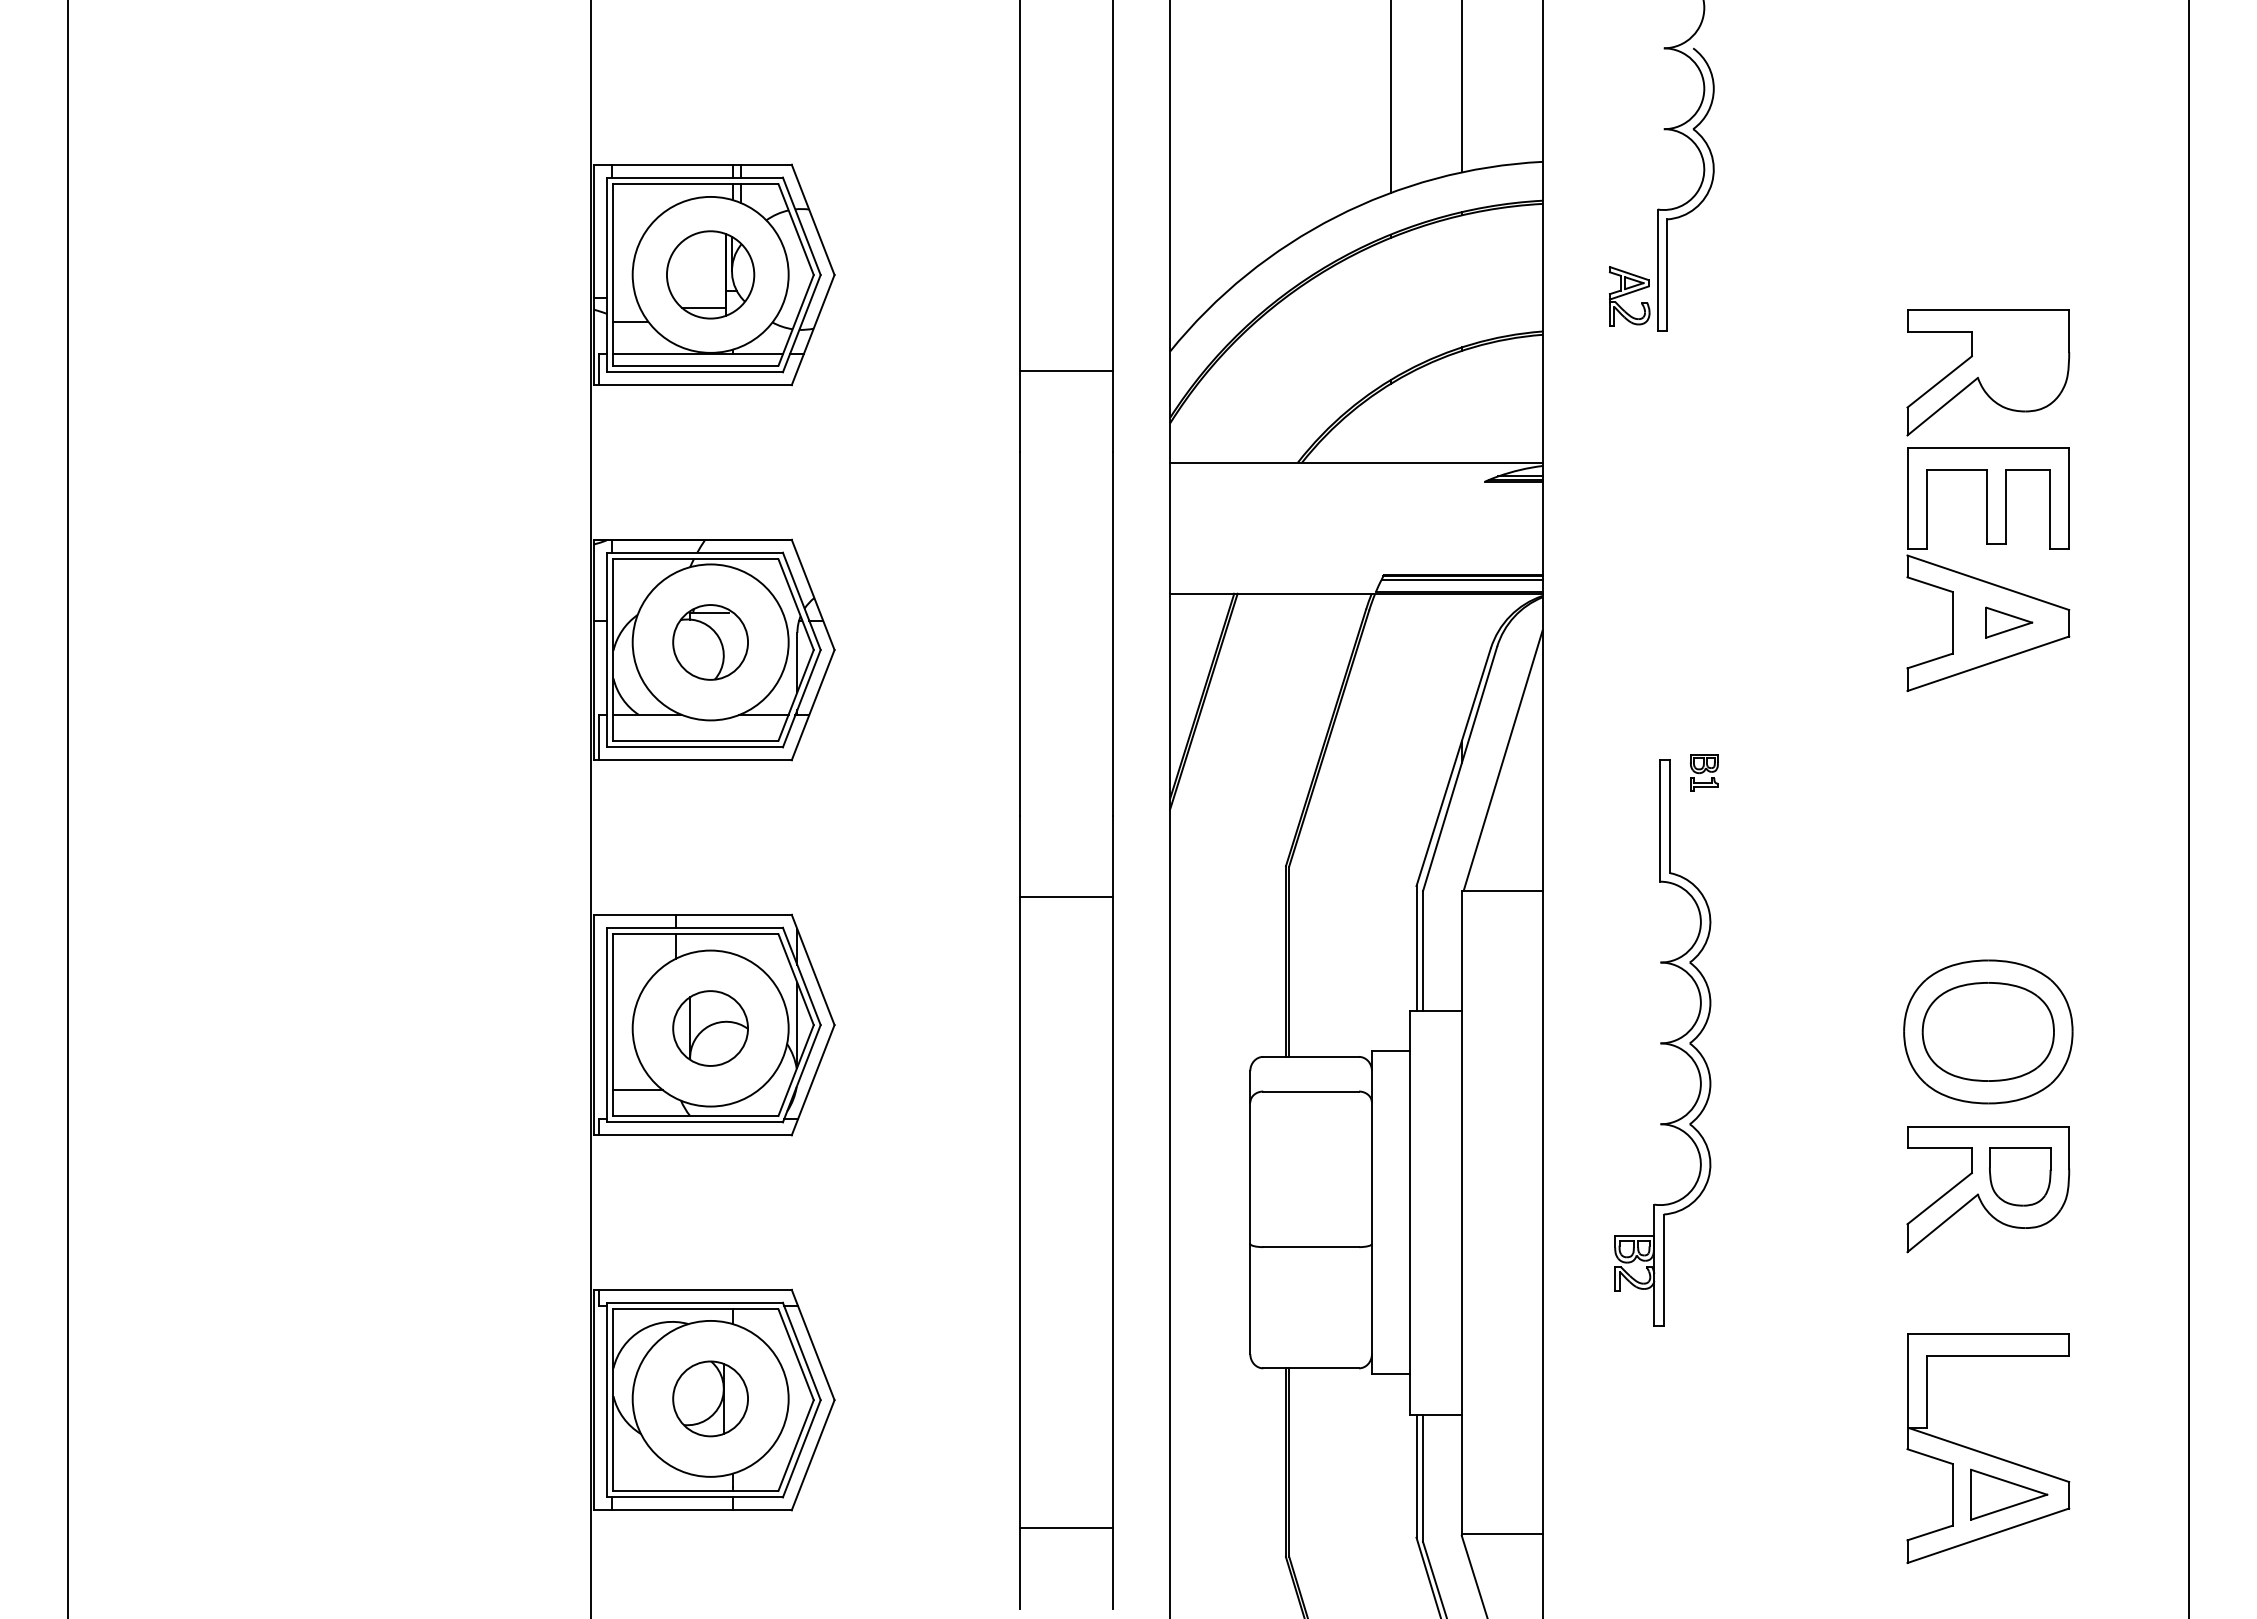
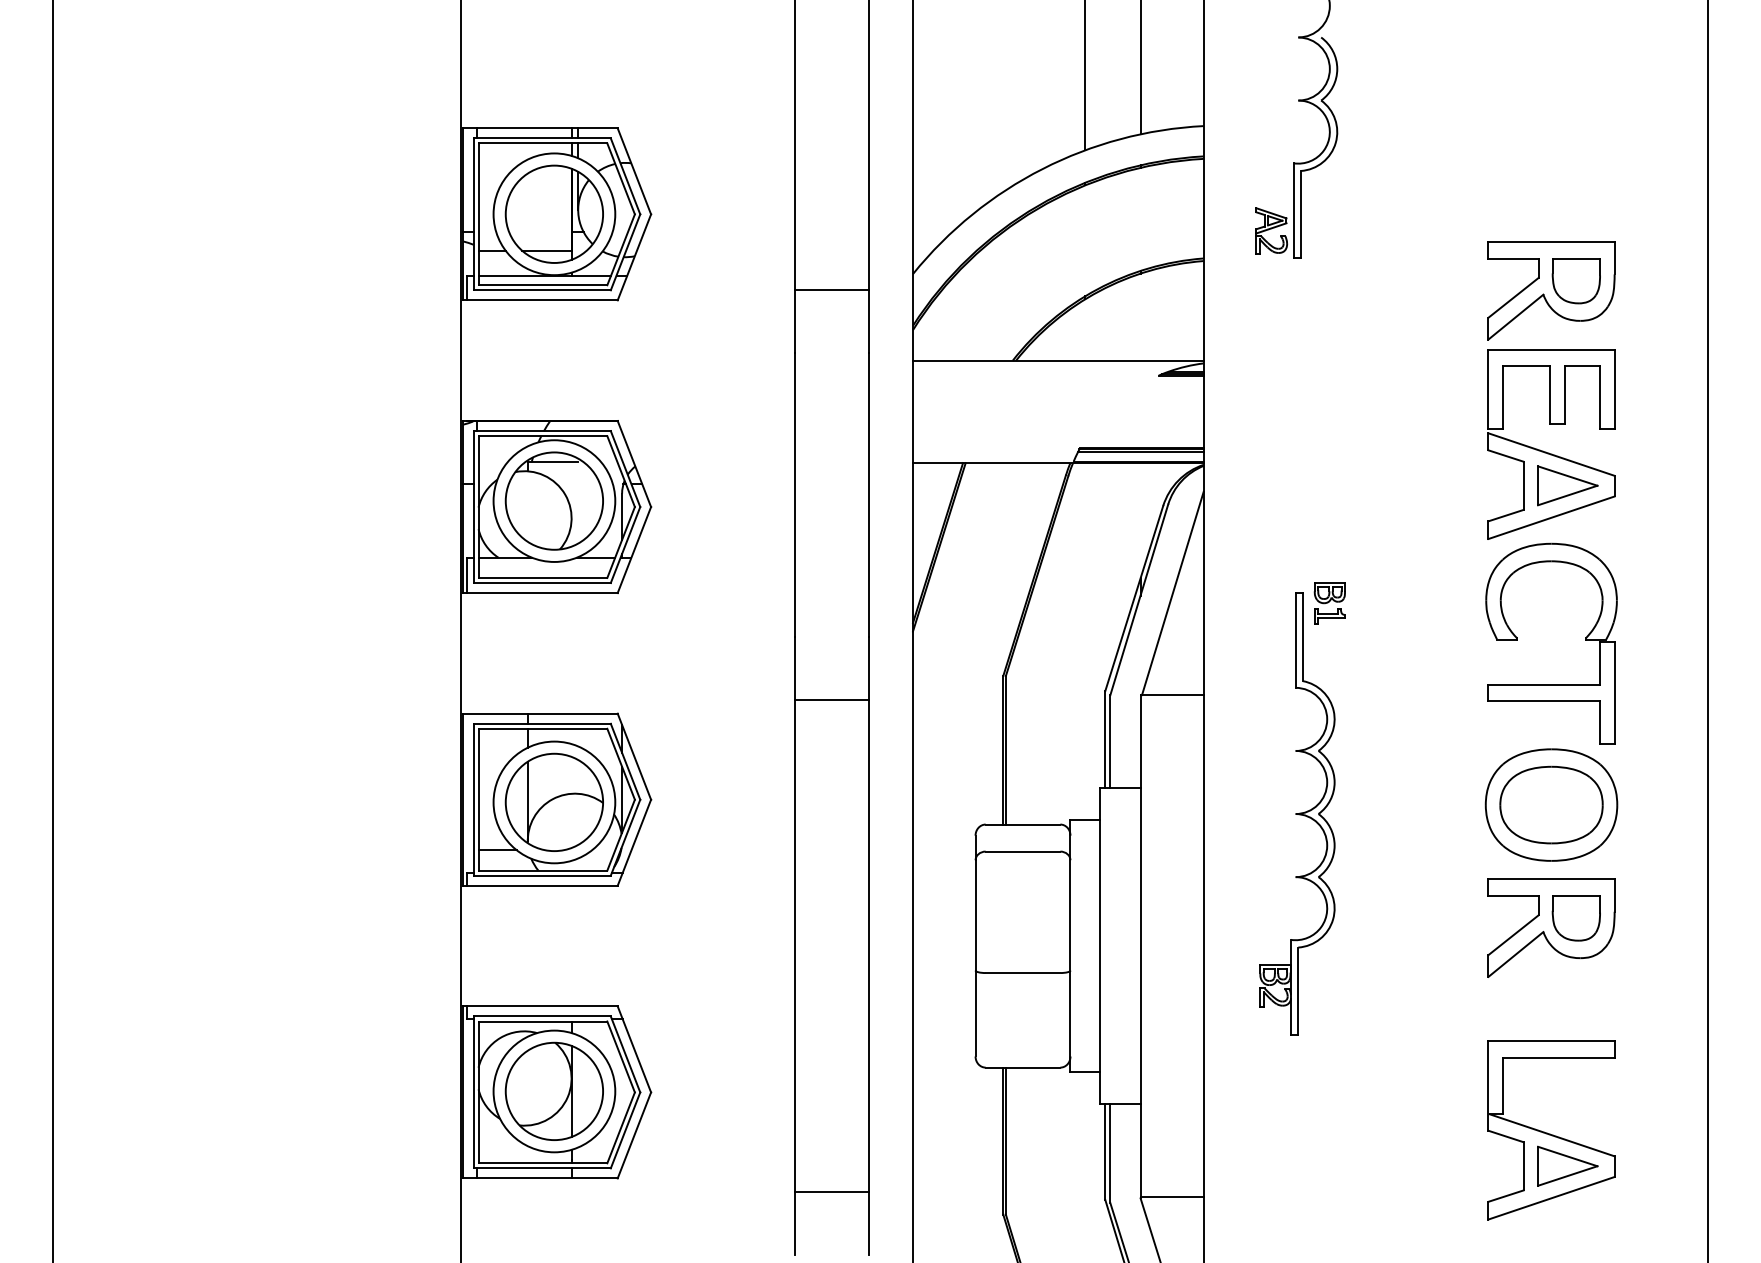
part: (710, 274) -> (554, 213), size x1.43
part: (2020, 360) -> (1576, 281), added
part: (2009, 622) -> (1568, 485), size x1.67
part: (710, 642) -> (554, 501), size x1.67
part: (1704, 772) -> (1330, 602), size x1.43
part: (1944, 820) -> (1517, 640), added
part: (710, 1028) -> (554, 802), size x1.67
part: (710, 1398) -> (554, 1091), size x1.67

